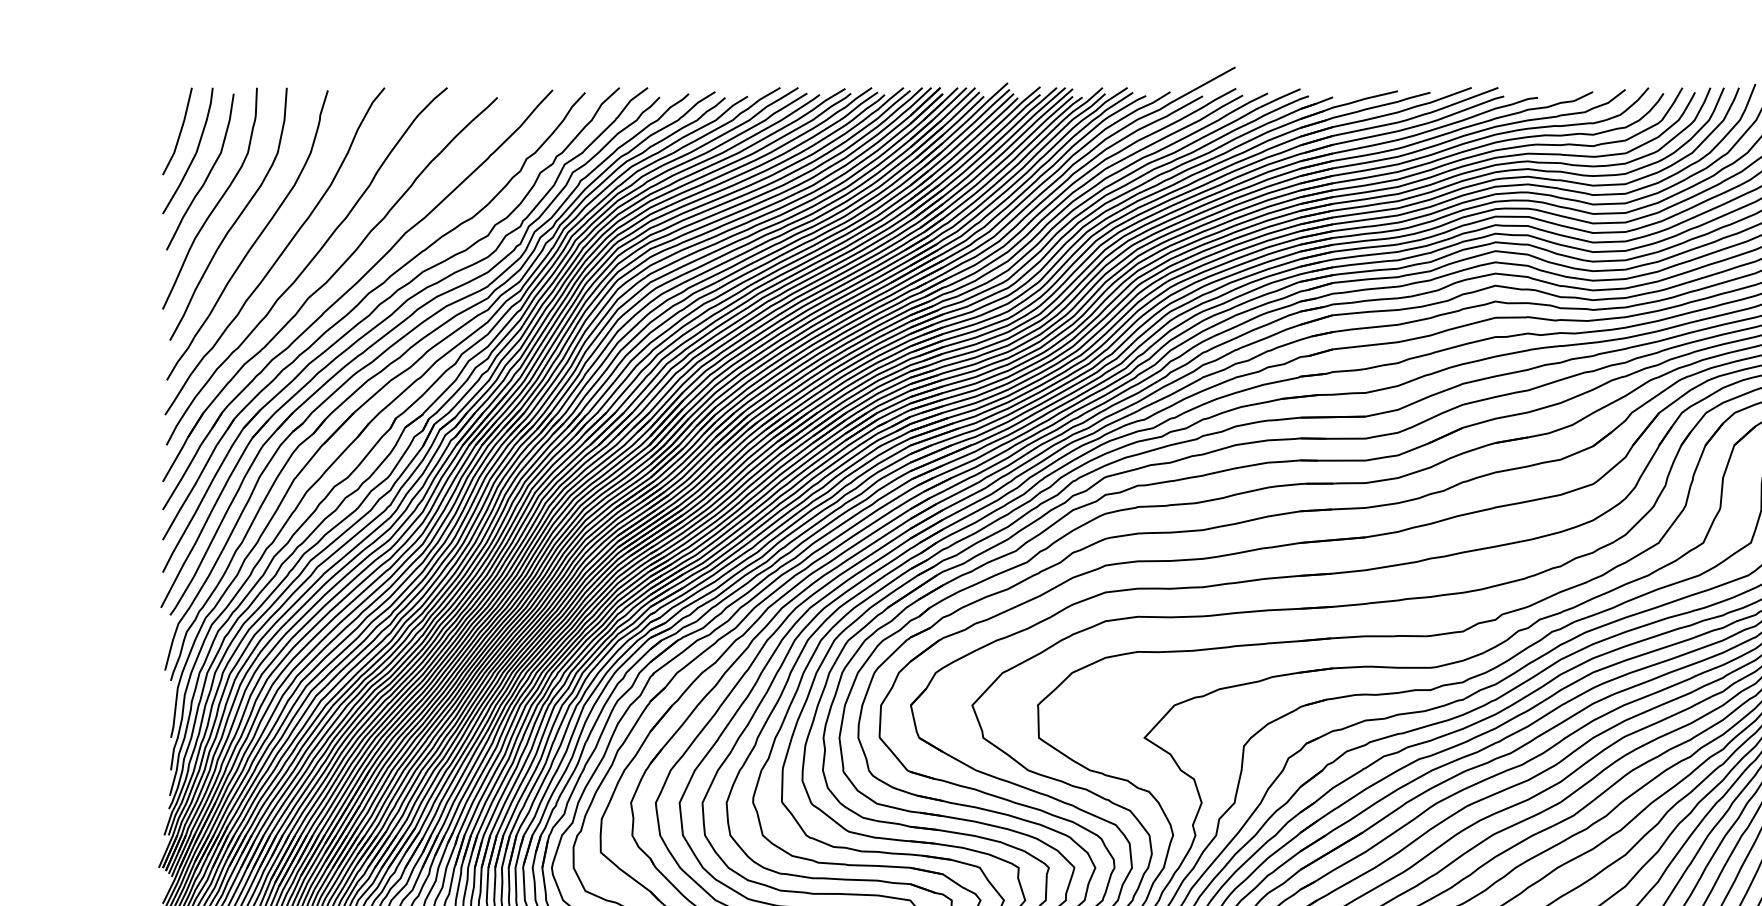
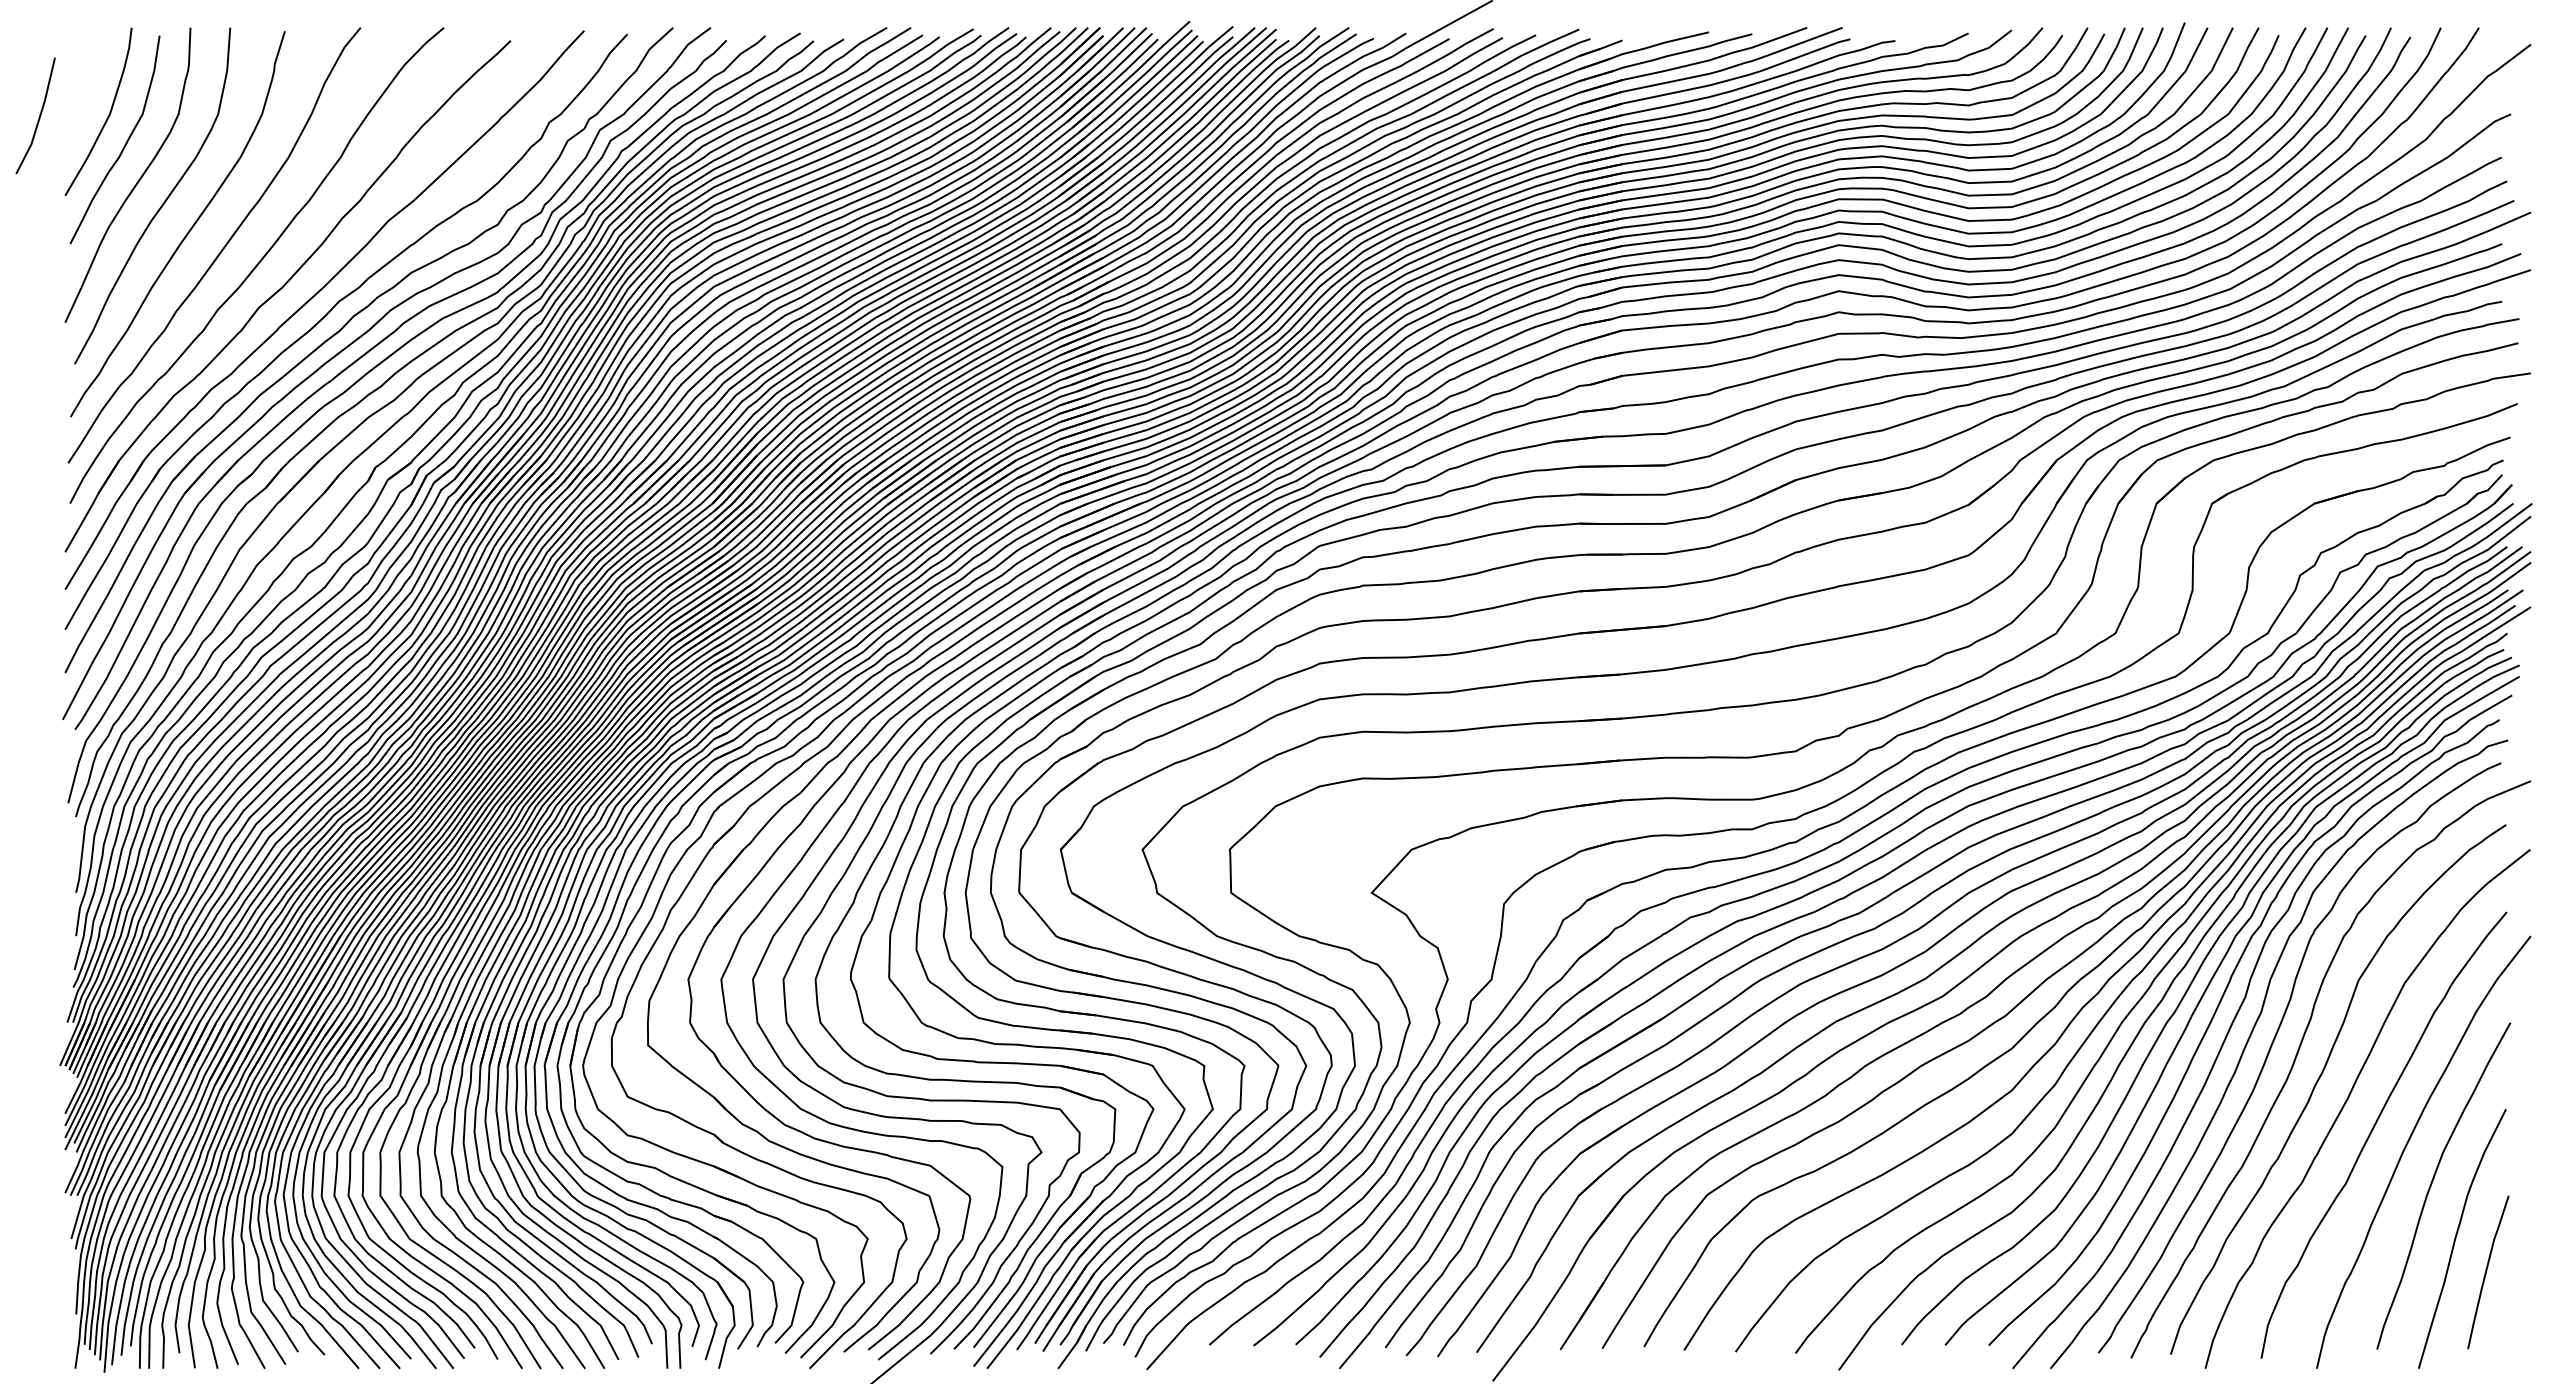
line: (179, 132) -> (38, 117), moved

